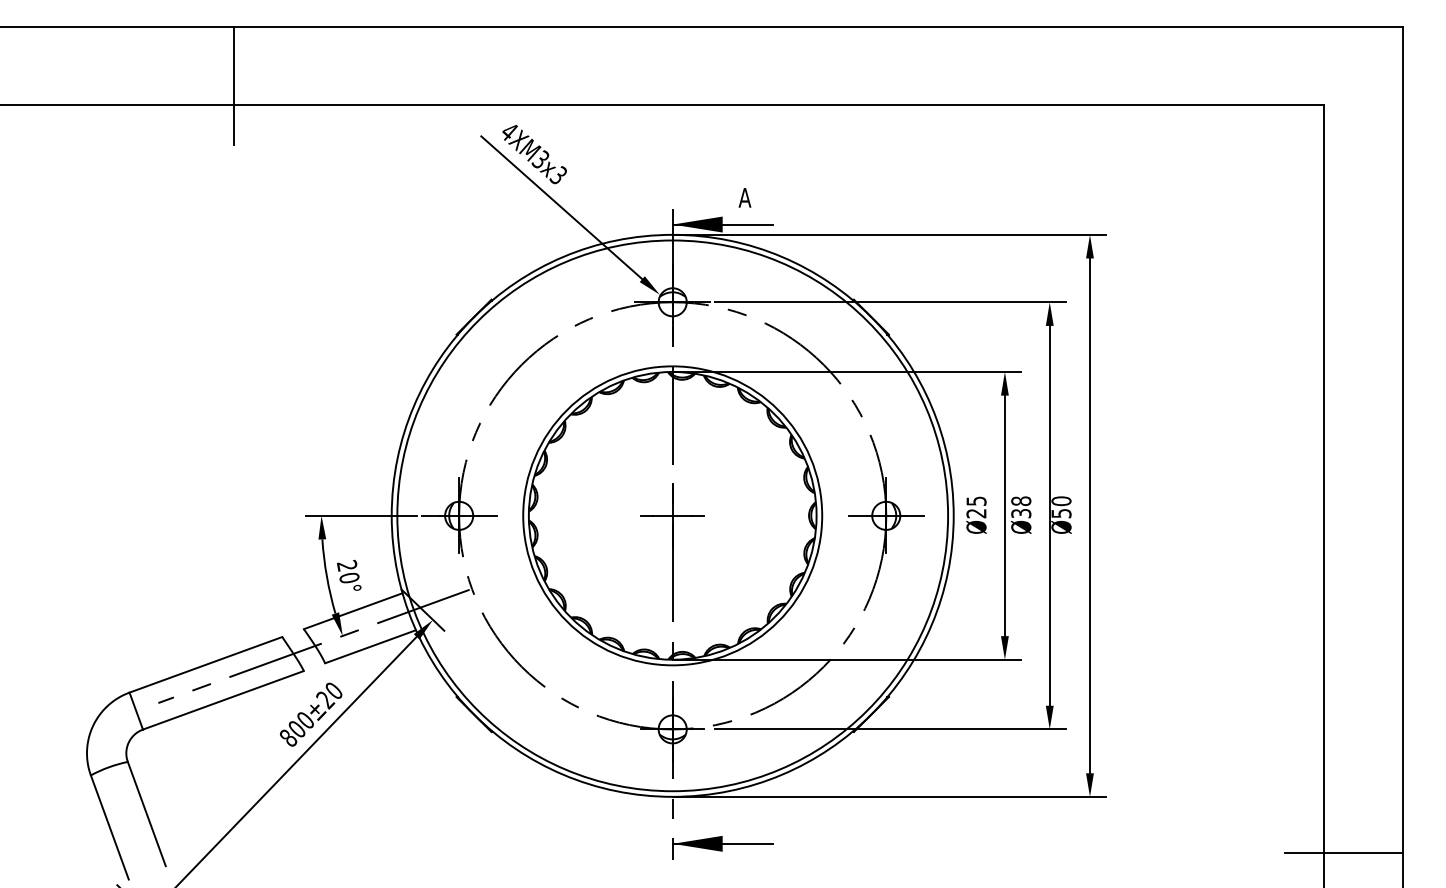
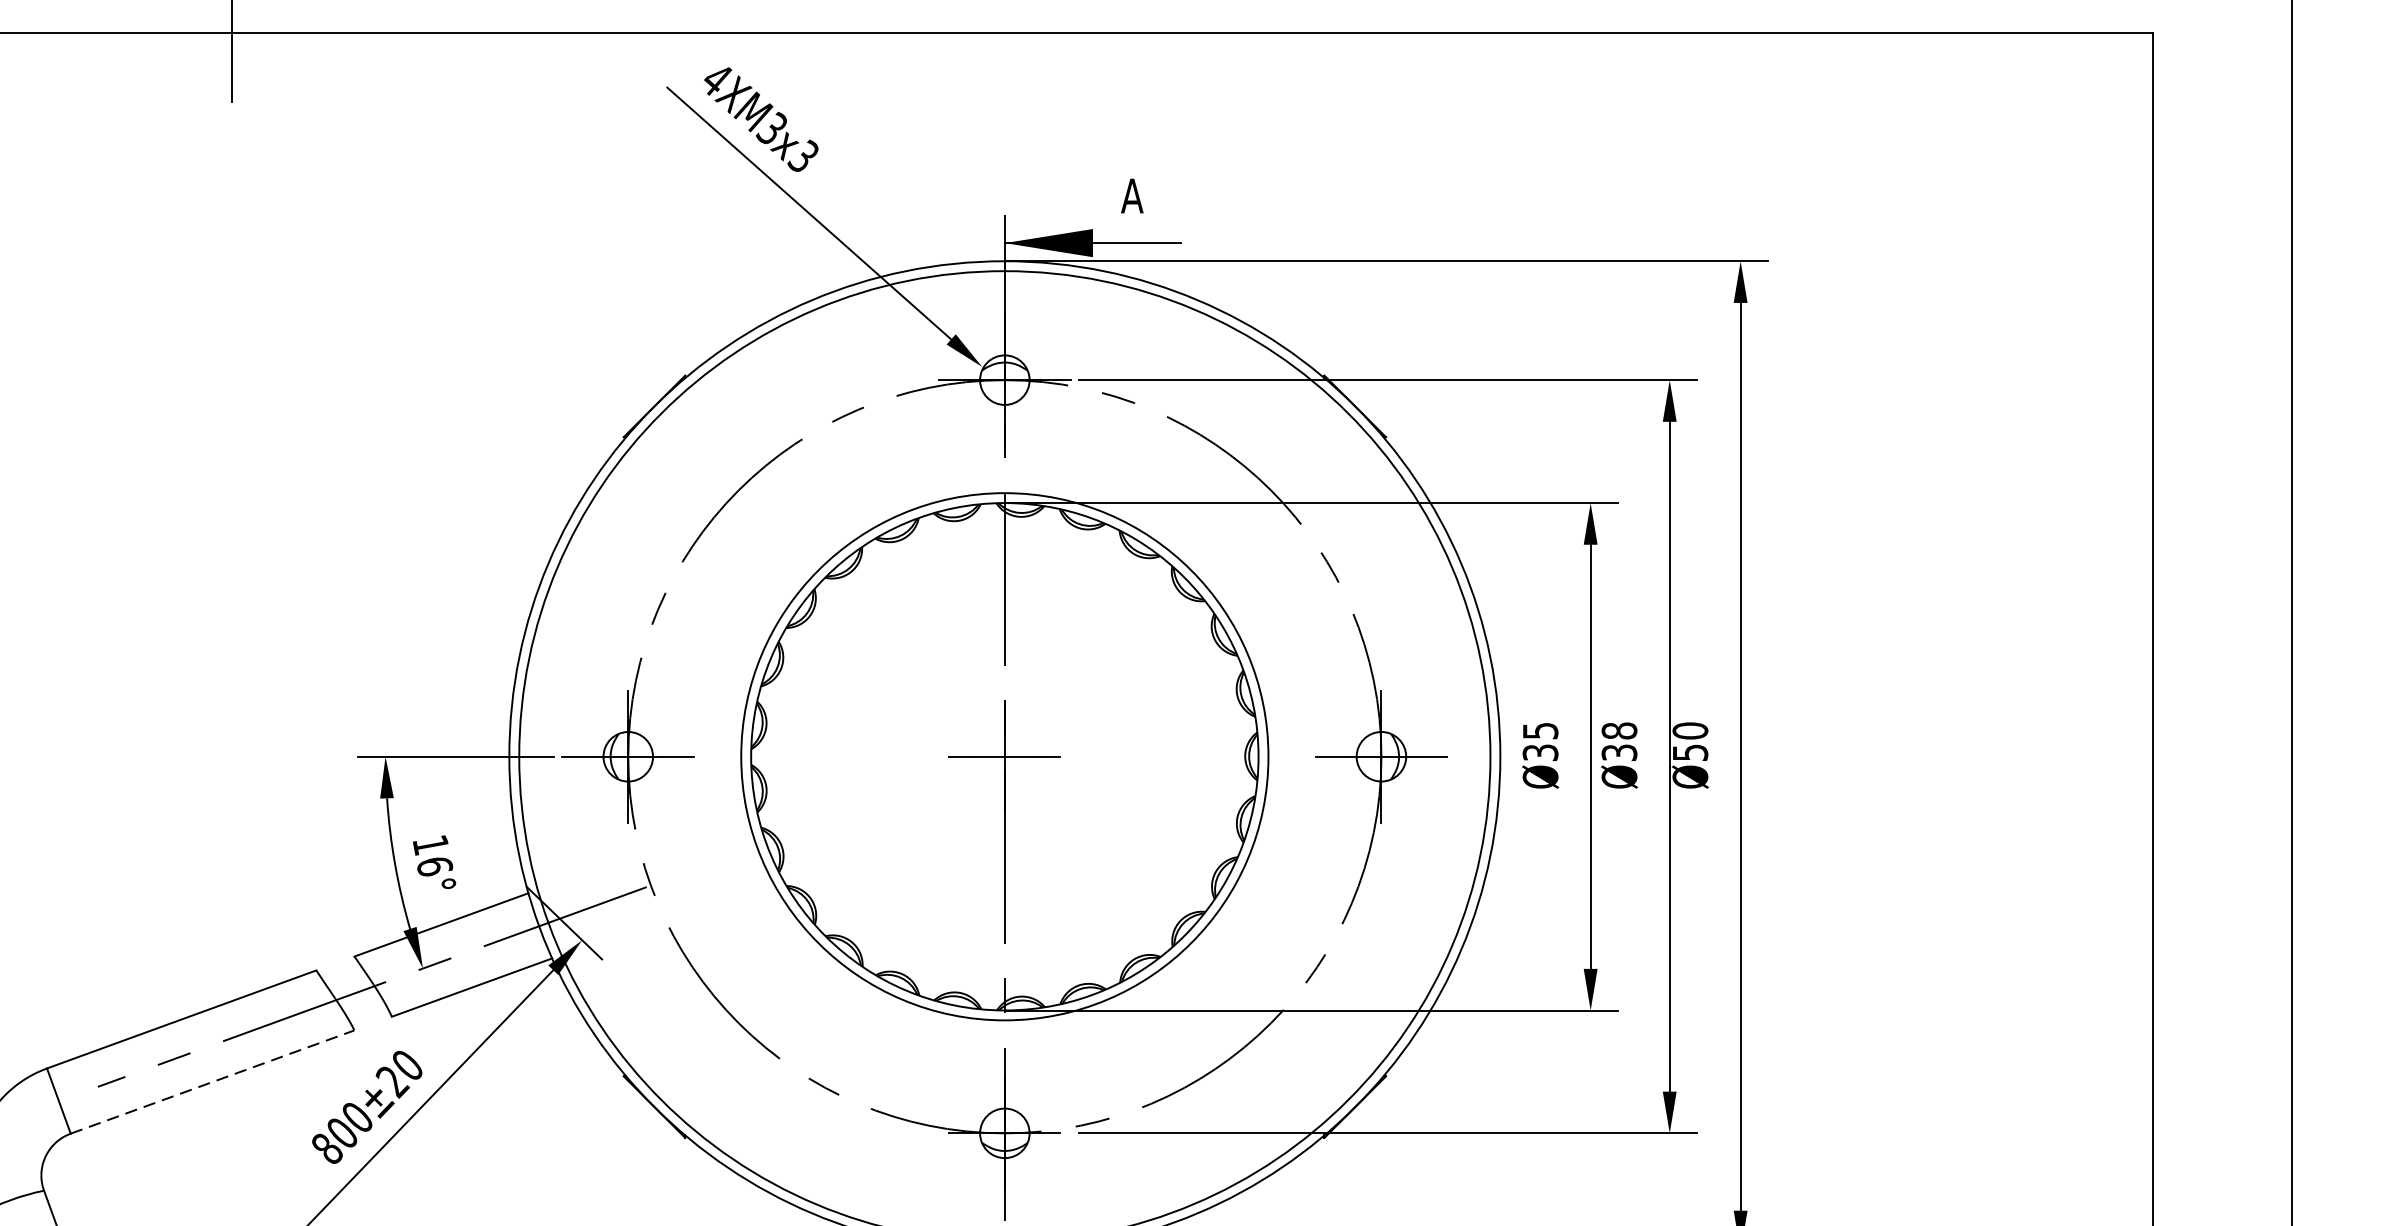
text: (976, 513) -> (1540, 752), Ø25 -> Ø35
text: (348, 571) -> (433, 854), 20° -> 16°
line: (223, 700) -> (212, 1082), solid -> dashed

